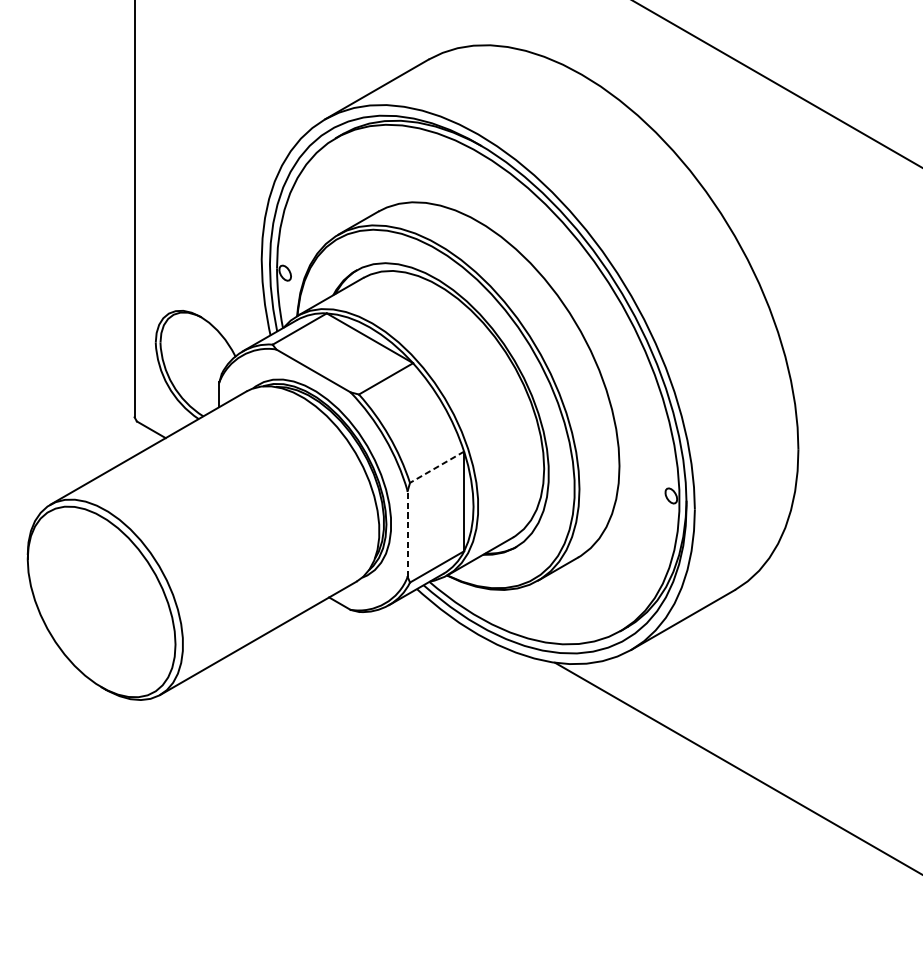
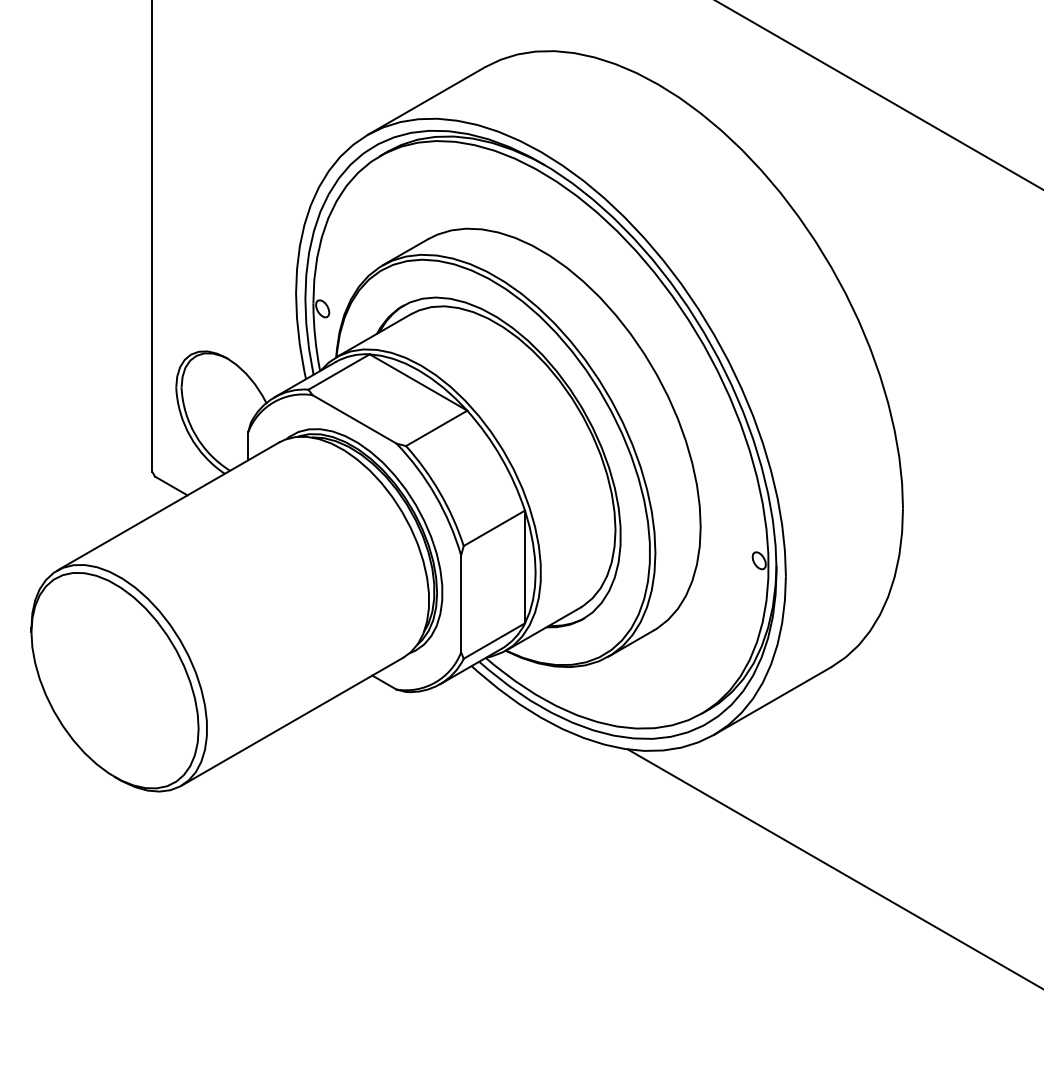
line: (436, 467) -> (493, 528), dashed -> solid
line: (407, 533) -> (461, 603), dashed -> solid

